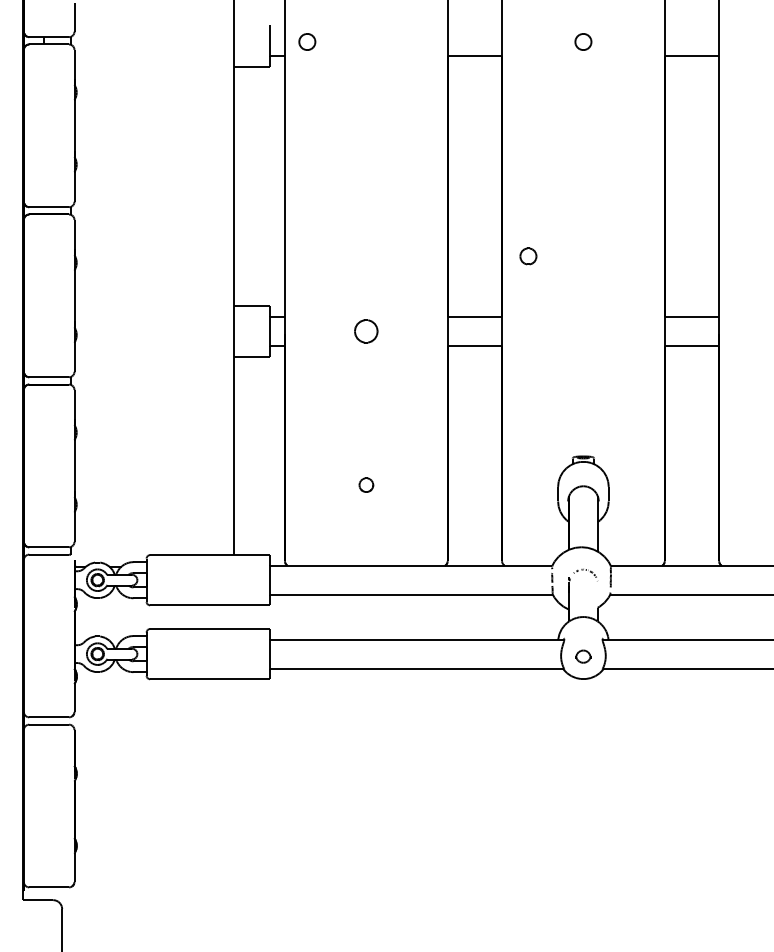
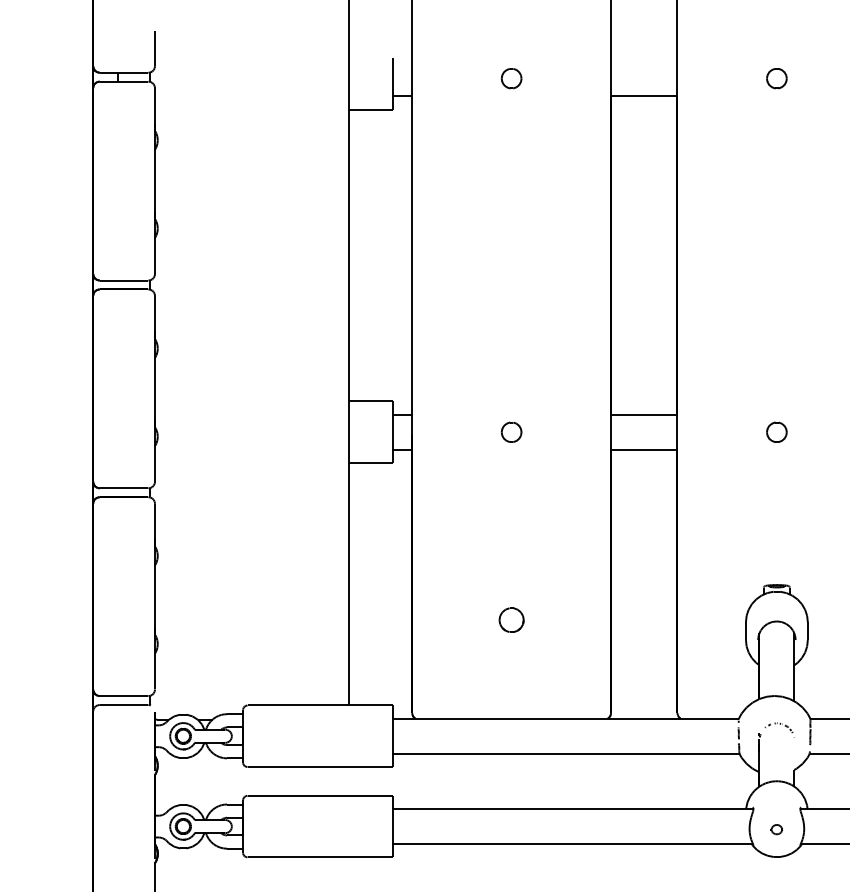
part: (307, 41) -> (511, 78), moved
part: (528, 256) -> (776, 432), moved
part: (366, 331) -> (511, 432), size x0.71
part: (366, 484) -> (511, 619), size x1.43
part: (583, 656) -> (776, 829), size x0.62

